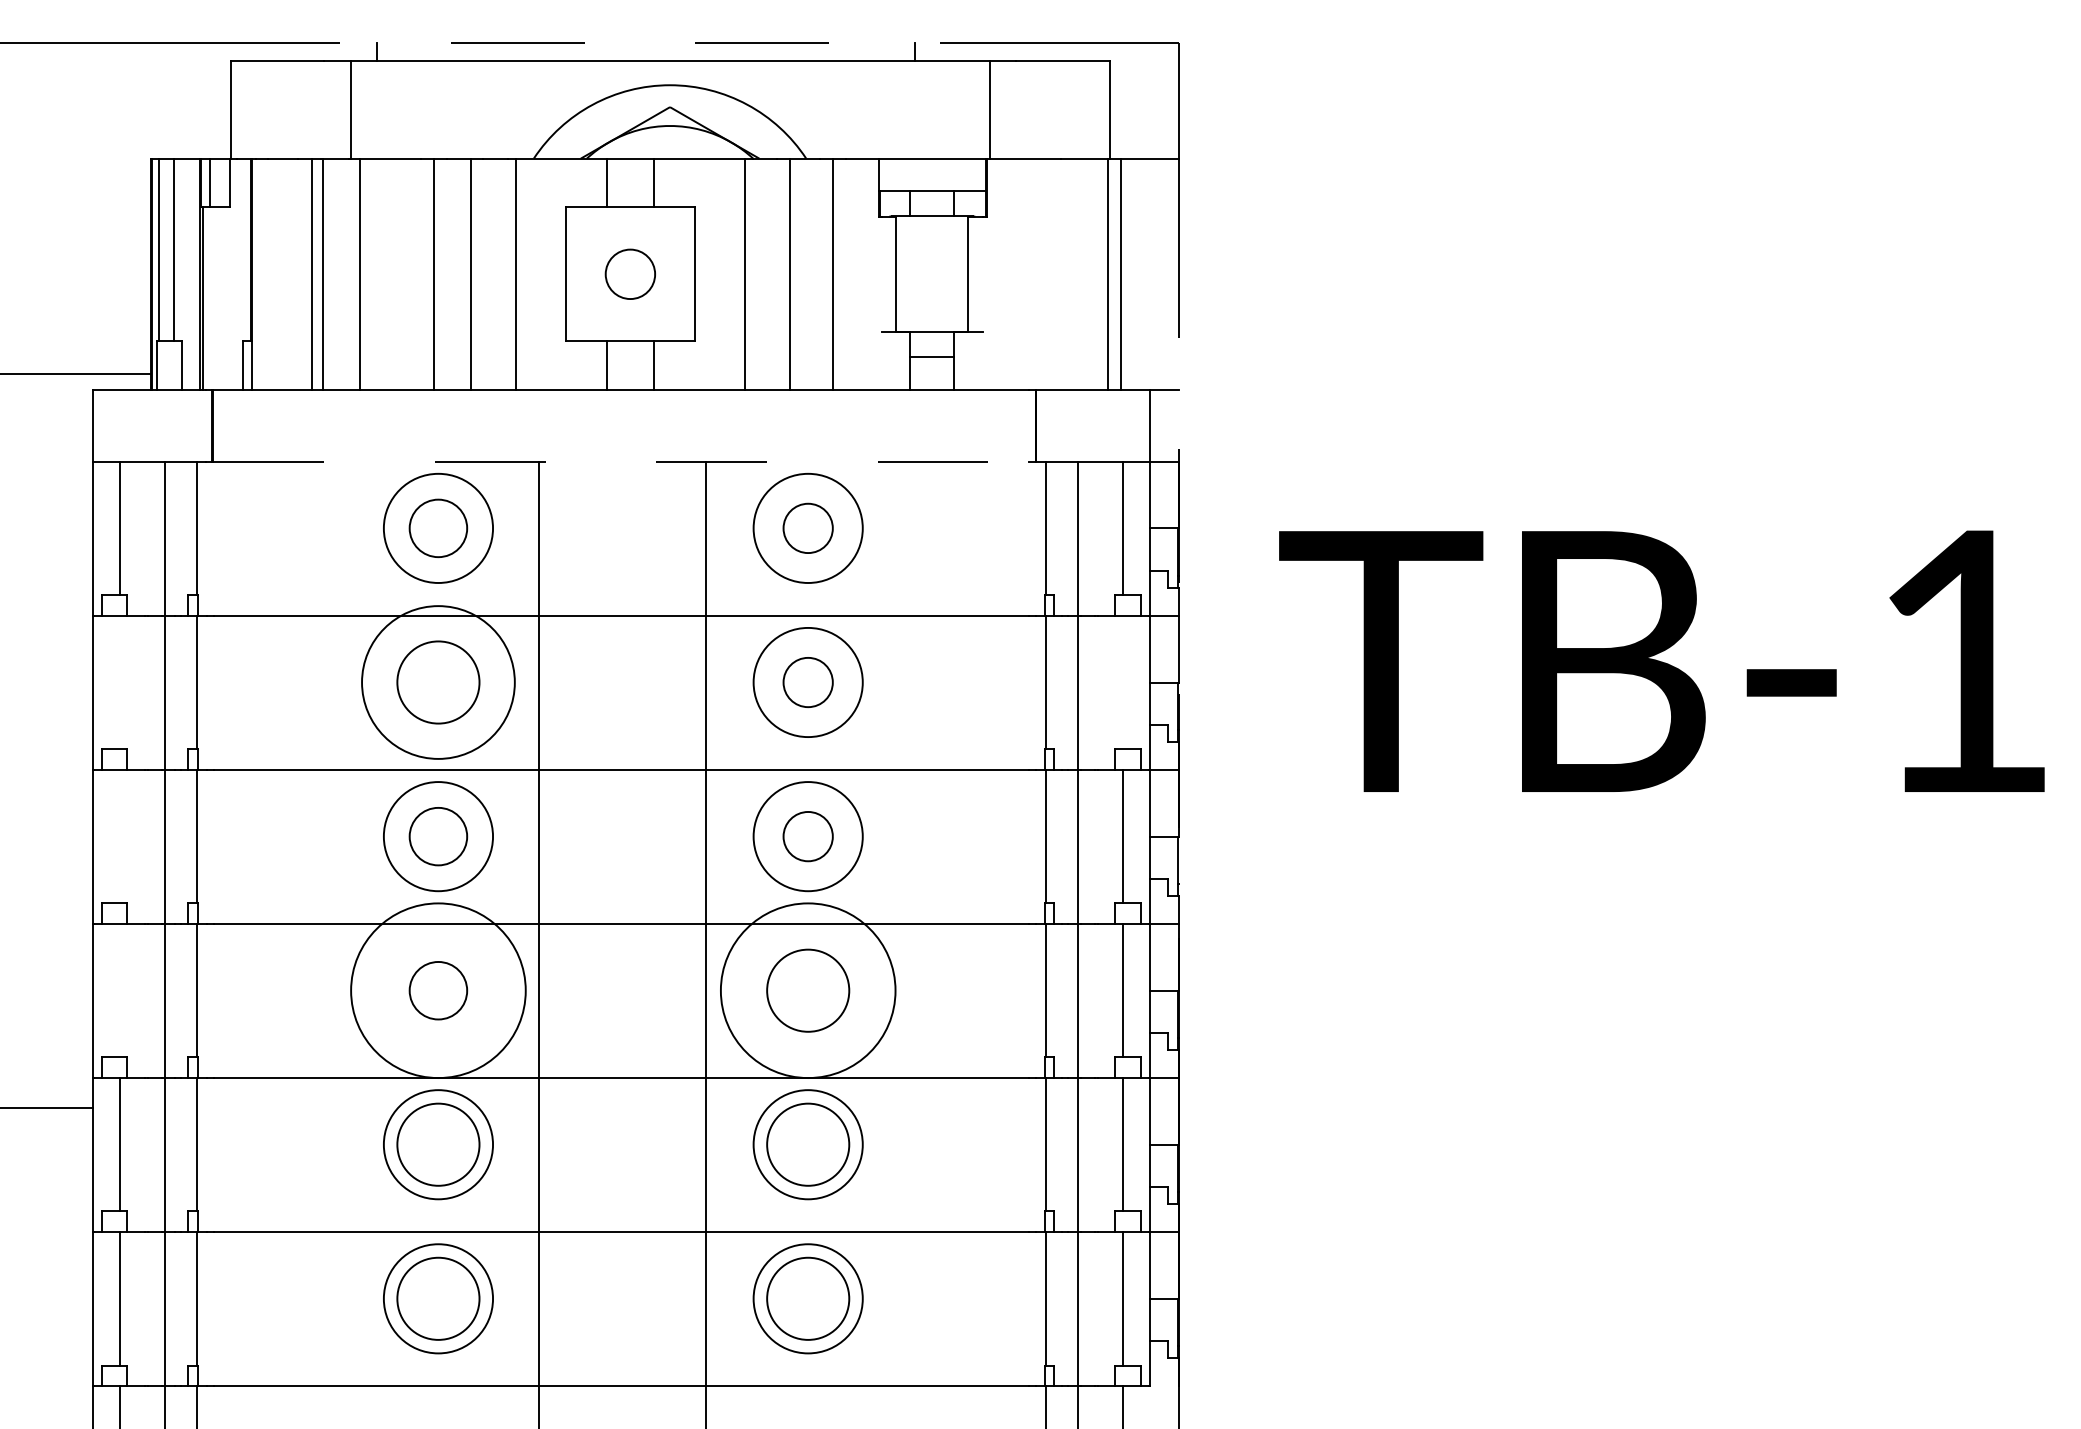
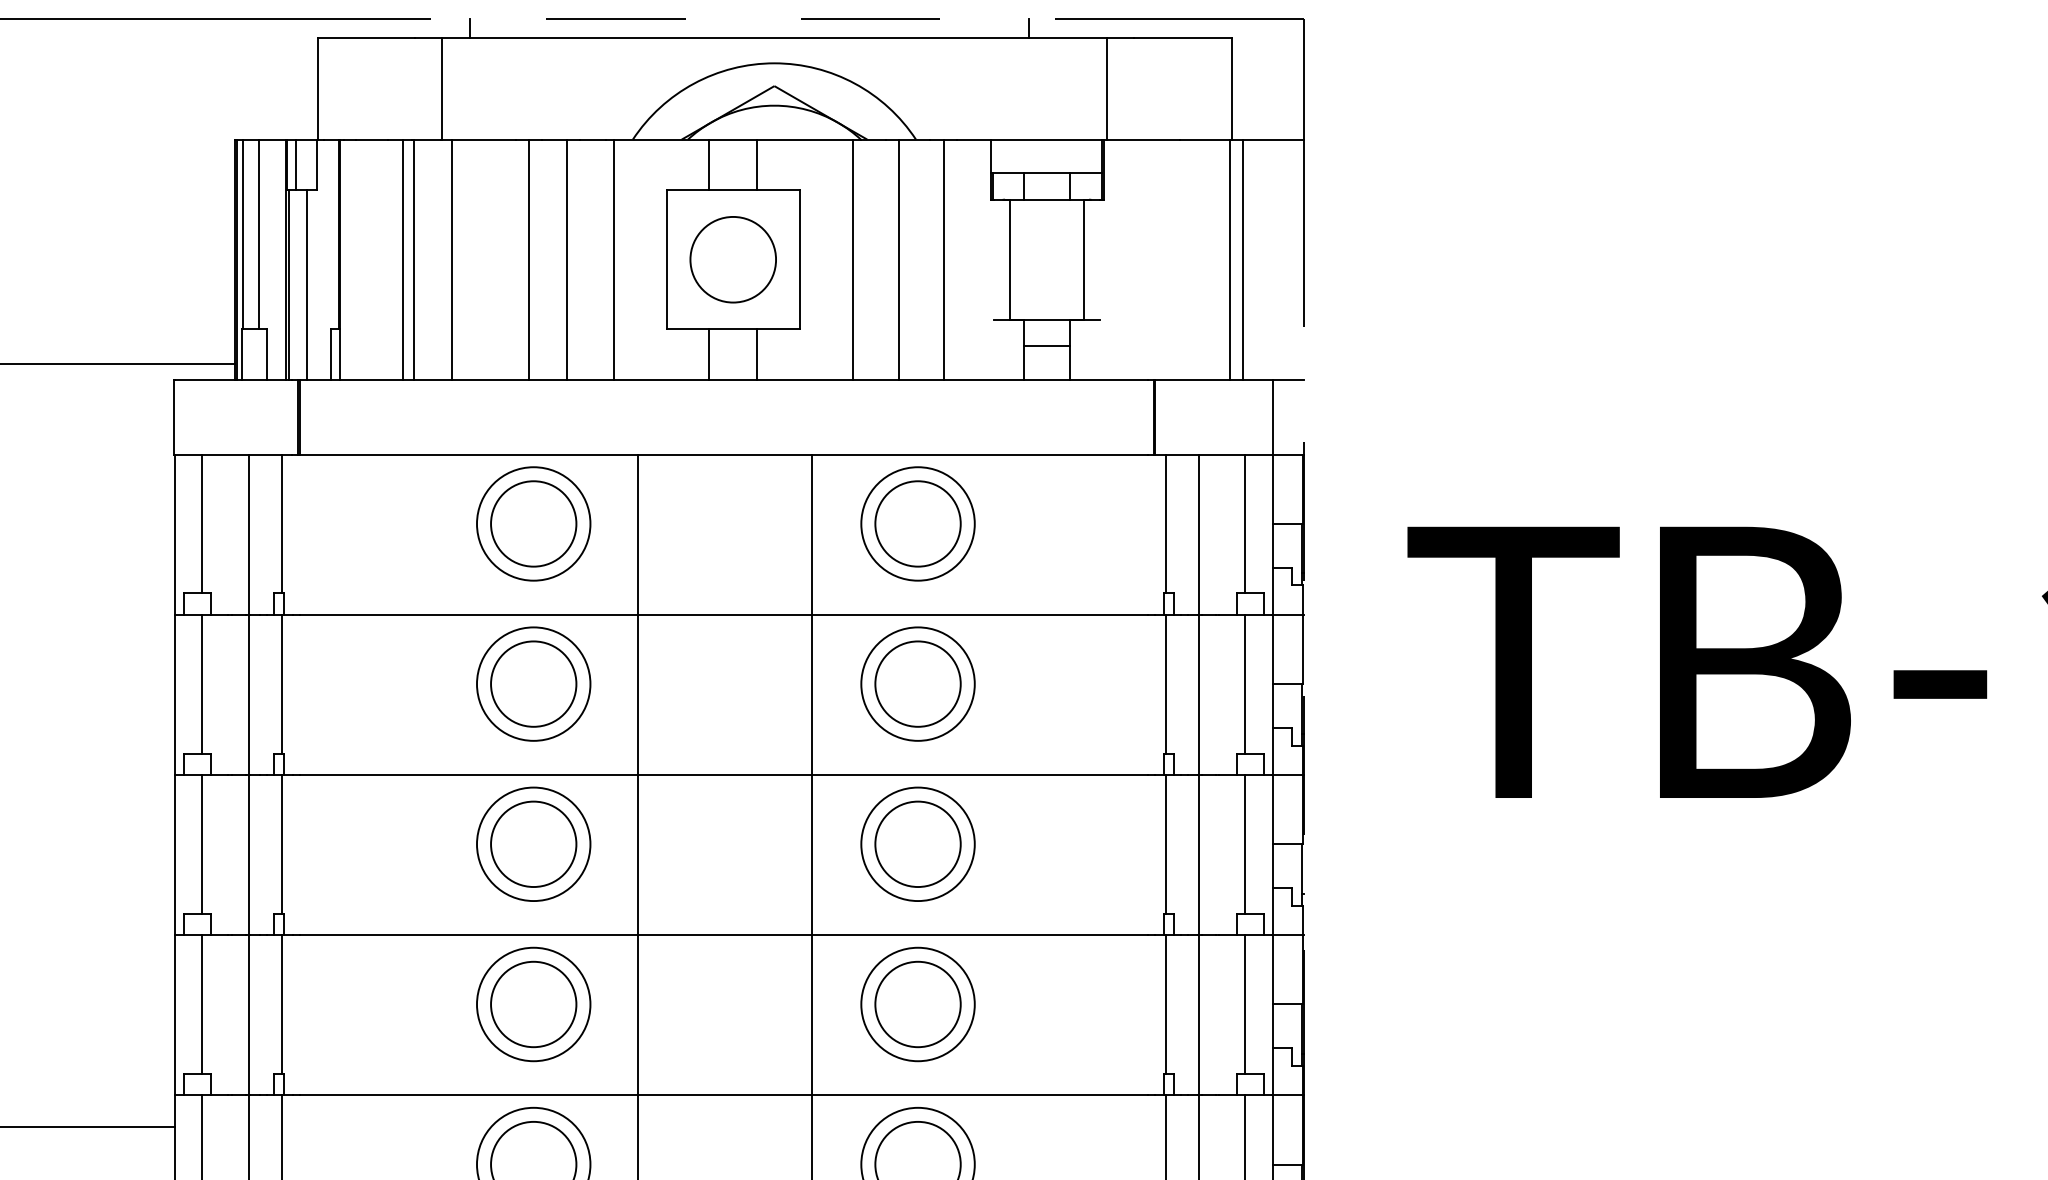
circle: (630, 274) -> (733, 260), size x1.67
line: (220, 298) -> (307, 284), added
line: (621, 461) -> (723, 454), dashed -> solid
circle: (438, 528) -> (533, 524), size x1.43
circle: (808, 528) -> (918, 524), size x1.67
line: (119, 682) -> (202, 684), added
circle: (438, 682) -> (533, 684), size x0.71
circle: (808, 682) -> (918, 684), size x1.67
line: (1123, 682) -> (1245, 684), added
line: (119, 836) -> (202, 844), added
circle: (438, 836) -> (533, 844), size x1.43
circle: (808, 836) -> (918, 844), size x1.67
line: (119, 990) -> (202, 1004), added
circle: (438, 990) -> (533, 1004), size x0.62
circle: (438, 990) -> (533, 1004), size x1.43
circle: (807, 990) -> (917, 1004), size x0.62

